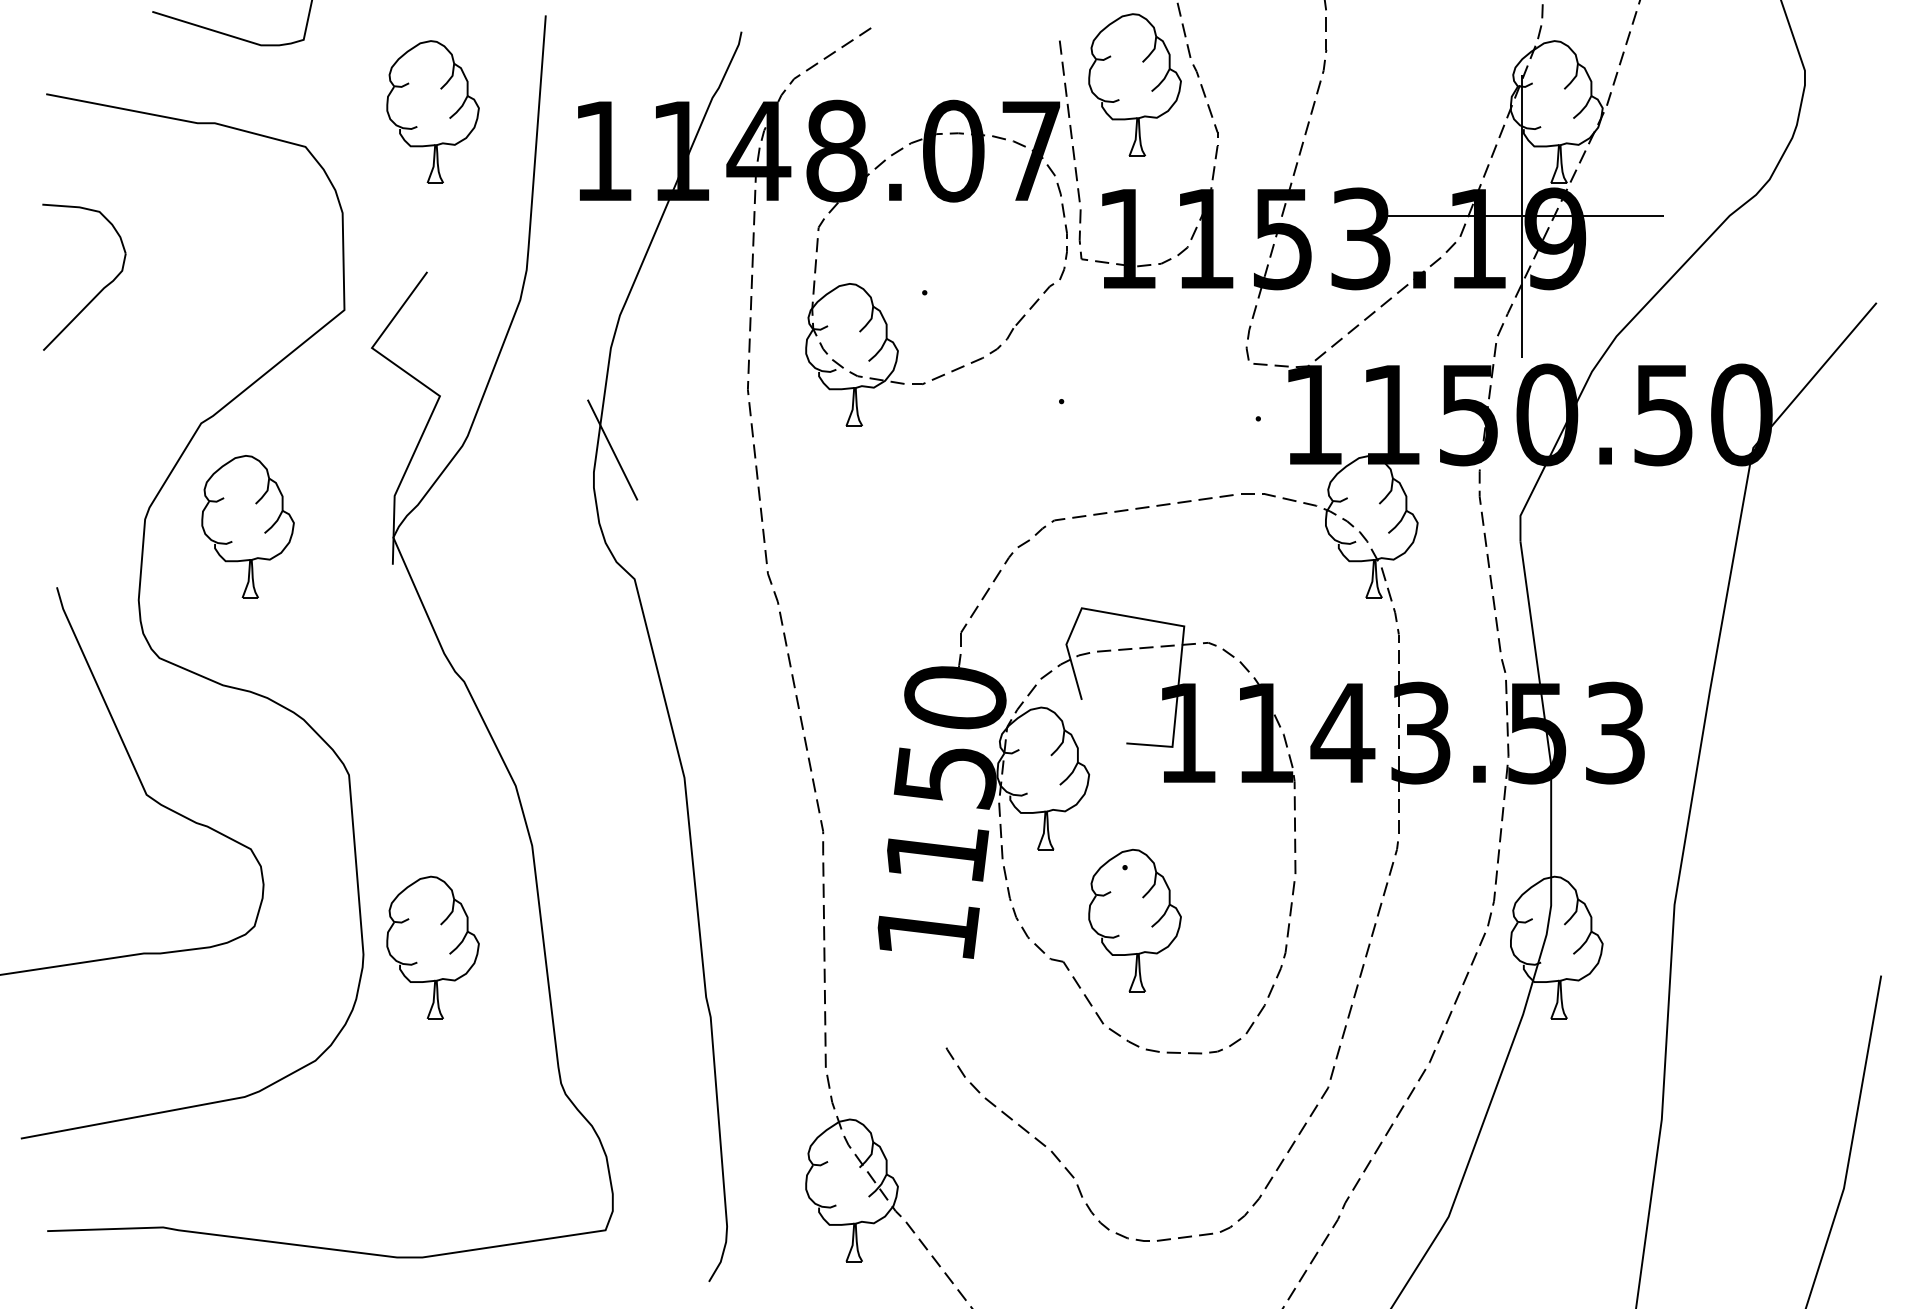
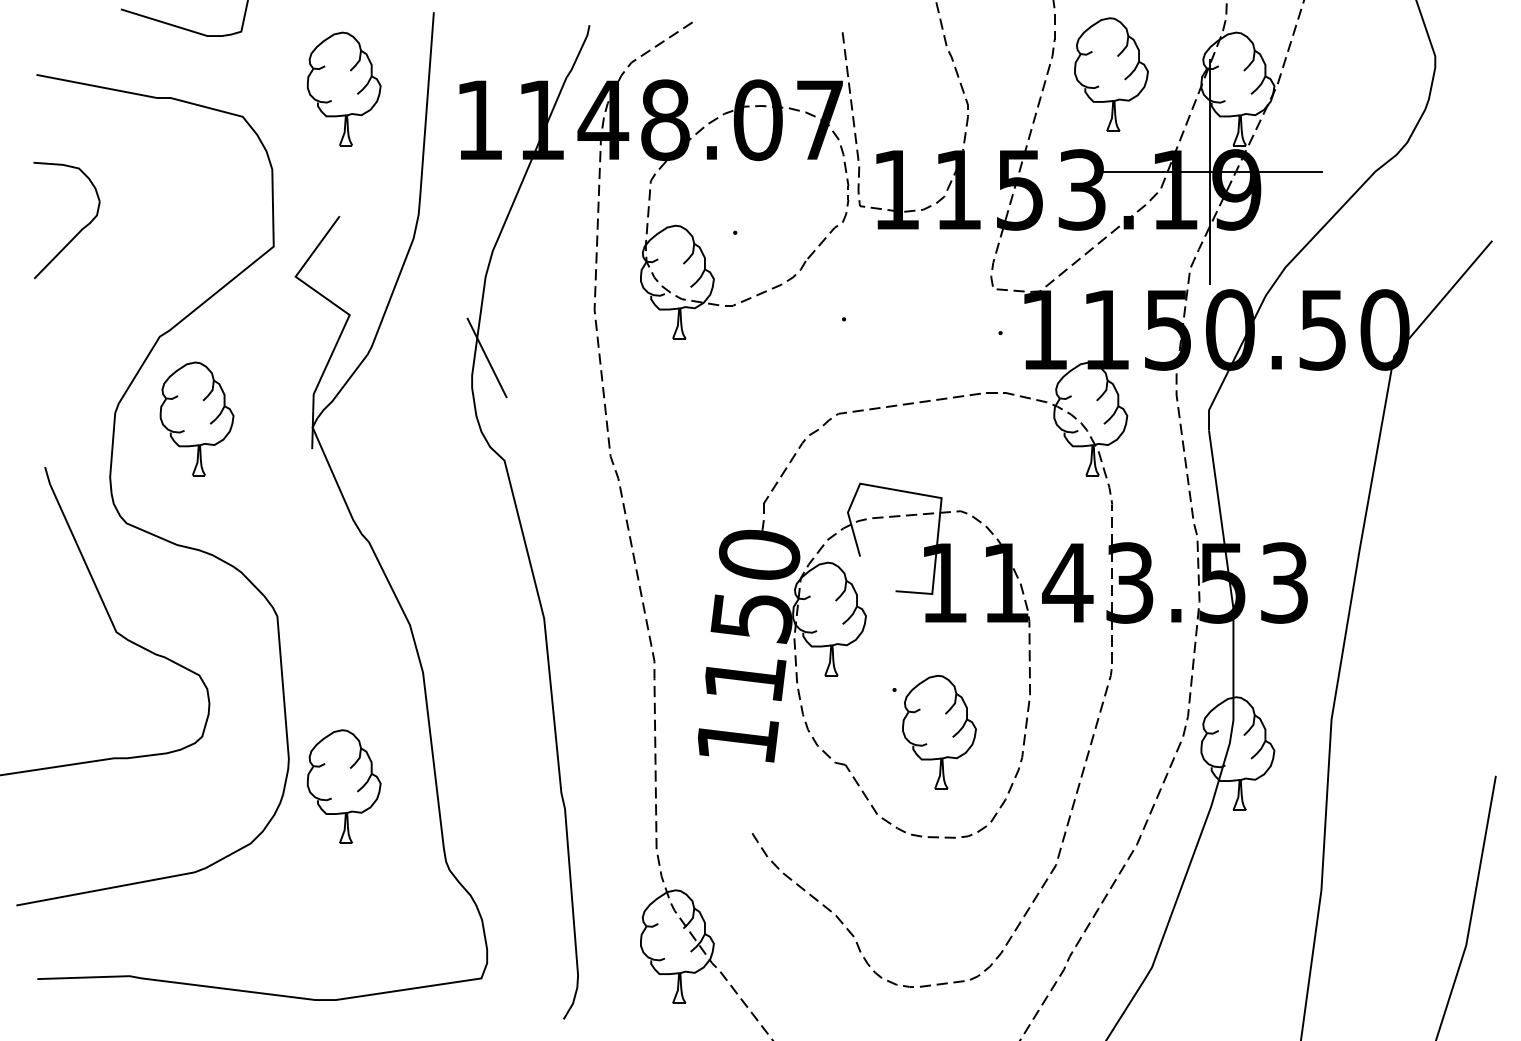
part: (1135, 84) -> (1111, 74), moved
part: (1135, 921) -> (939, 732), moved
part: (432, 947) -> (343, 786), moved

